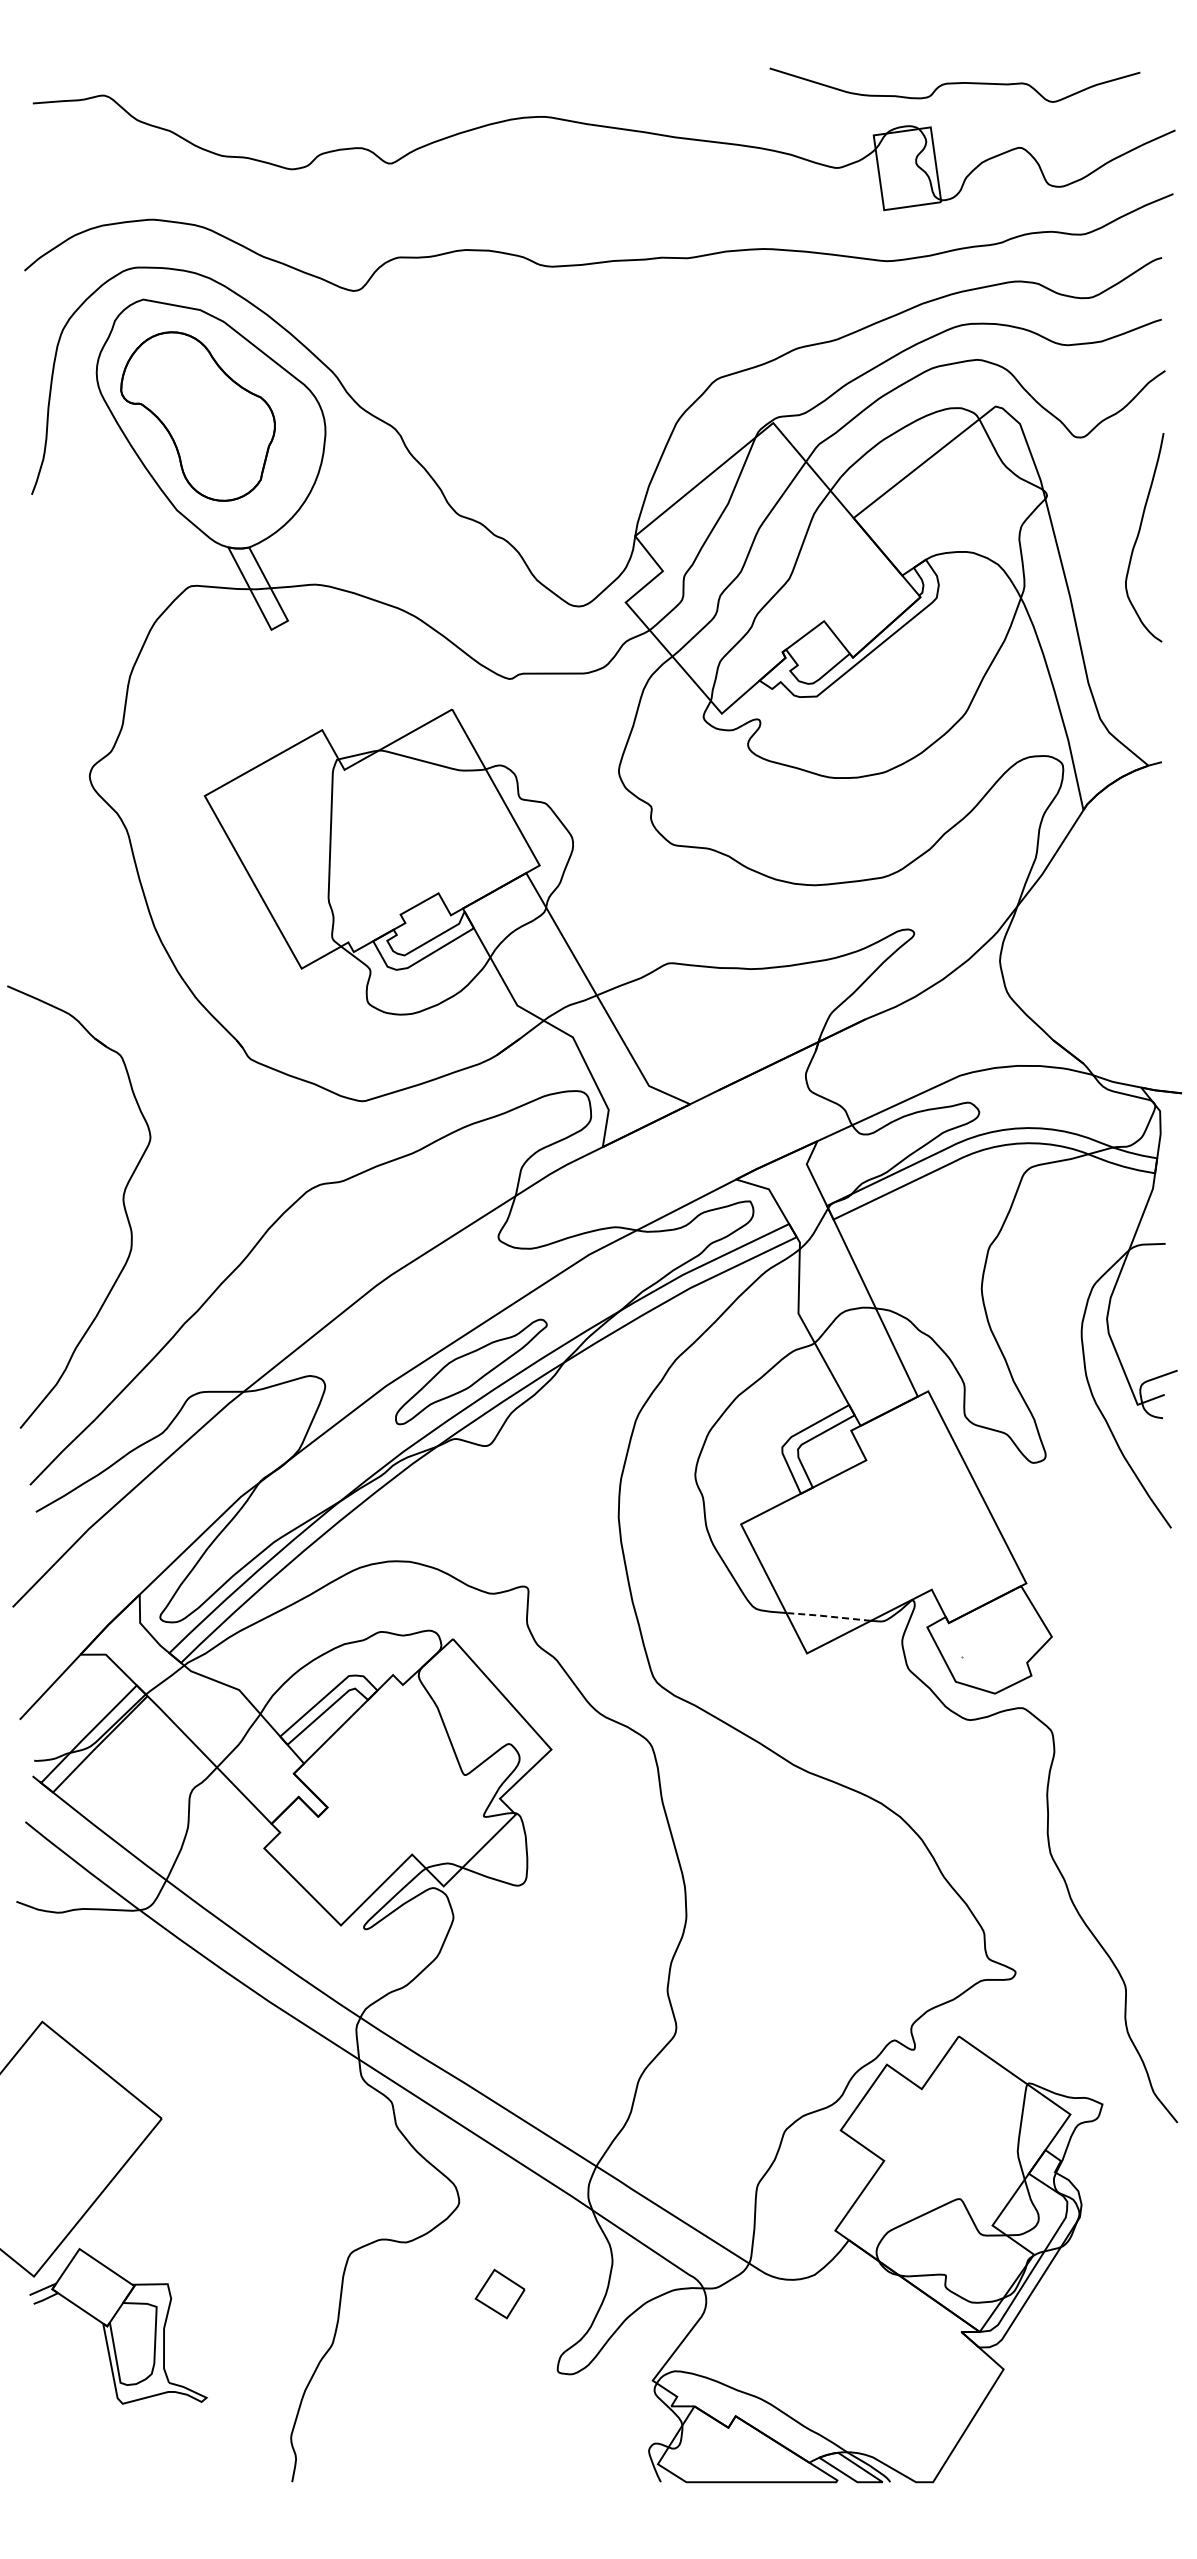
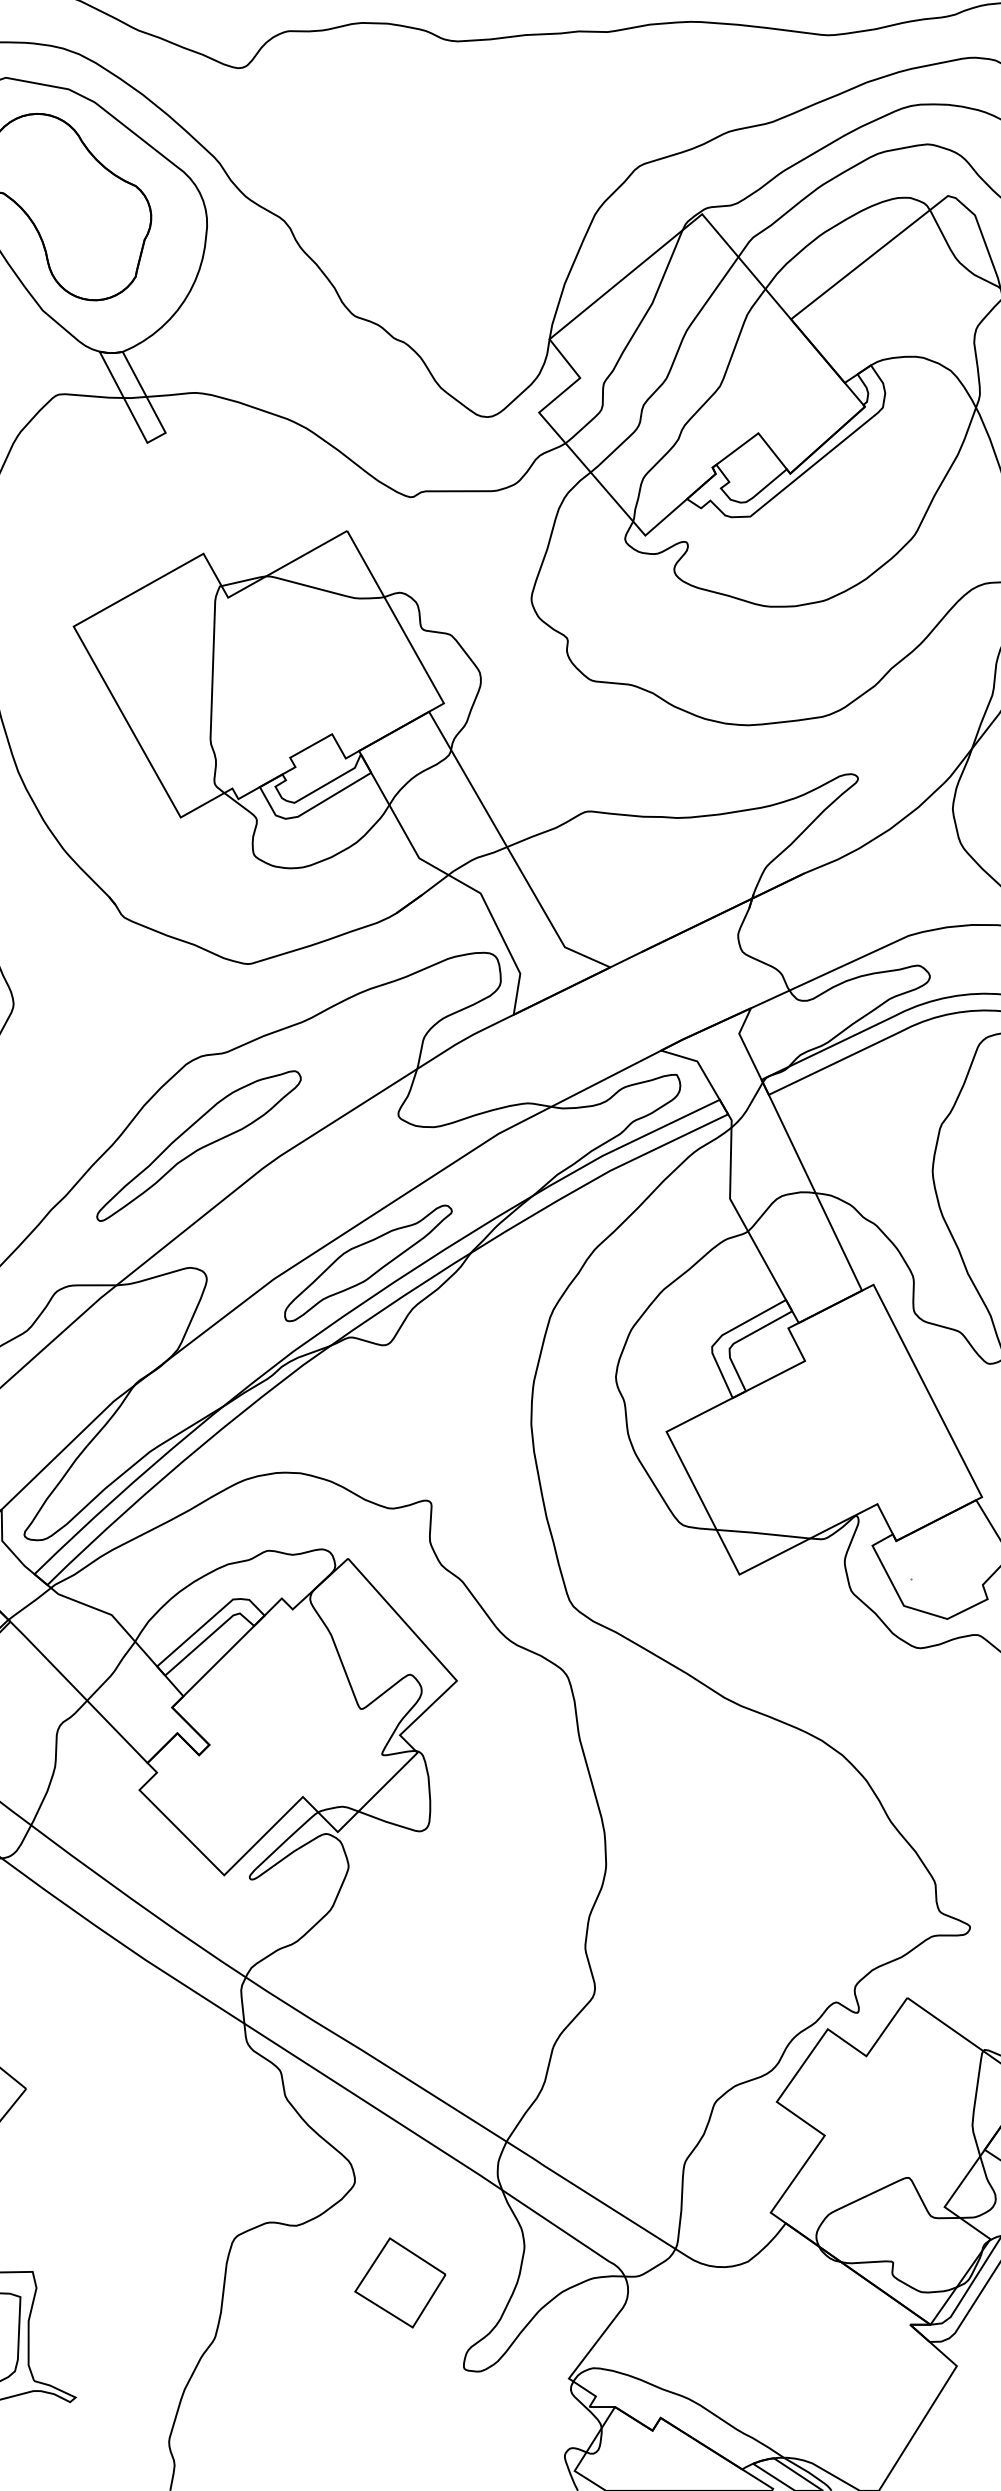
part: (318, 1265) -> (199, 1145), added
line: (828, 1616) -> (763, 1533), dashed -> solid
part: (499, 2293) -> (399, 2282), size x1.67

